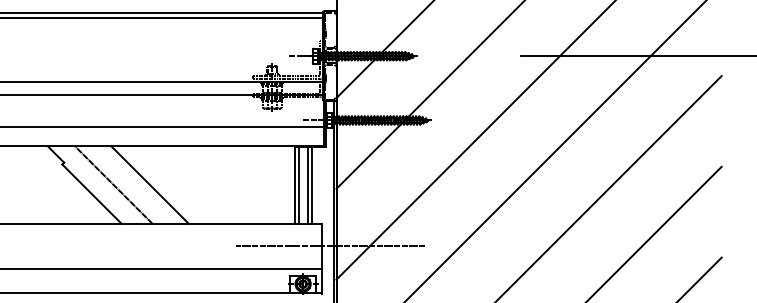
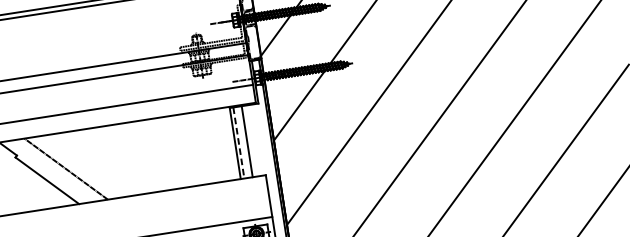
line: (149, 184) -> (99, 163), removed
line: (312, 185) -> (251, 140), removed
line: (299, 186) -> (239, 143), solid -> dashed
line: (330, 246) -> (276, 195), removed

